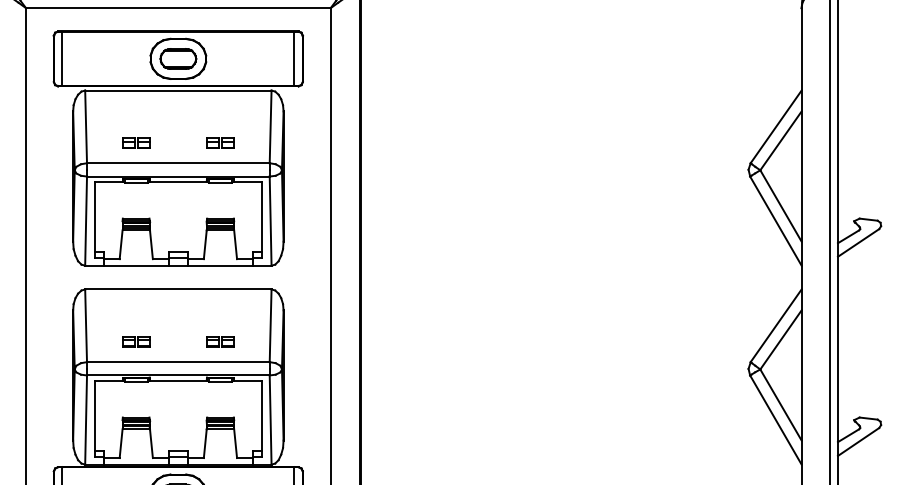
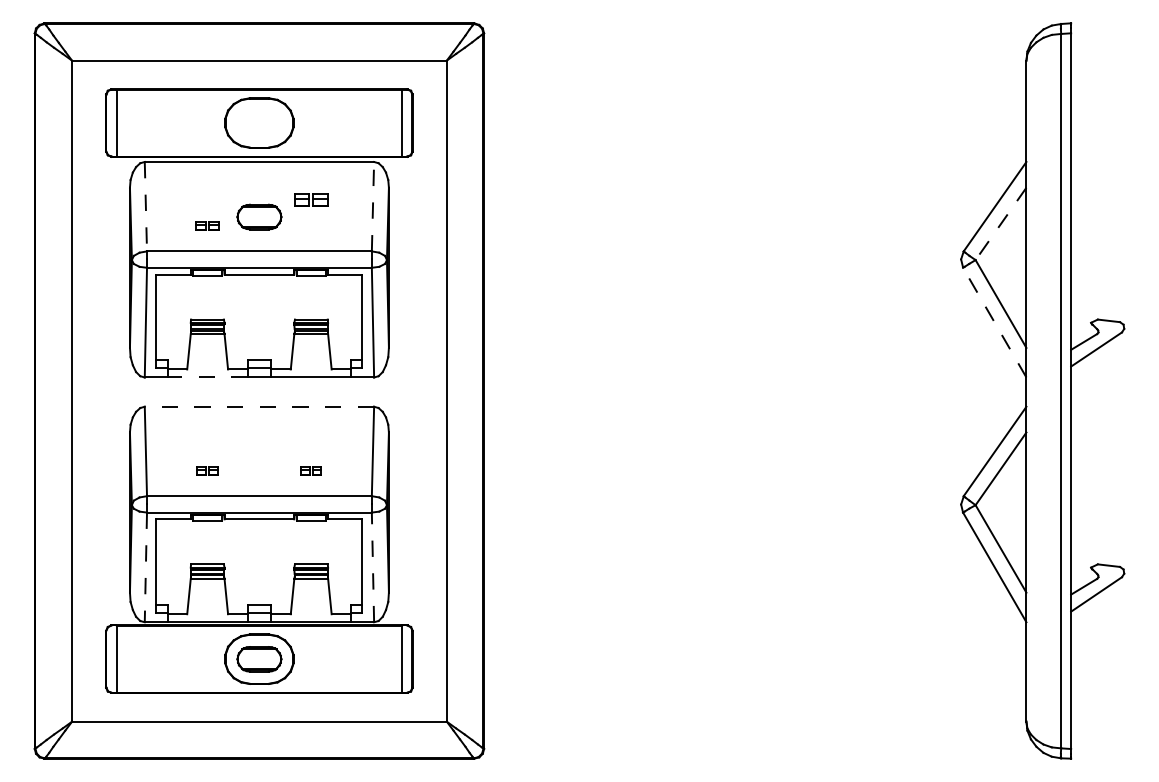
part: (178, 58) -> (259, 216), moved
line: (85, 126) -> (145, 206), solid -> dashed
line: (270, 126) -> (372, 206), solid -> dashed
line: (780, 141) -> (1000, 224), solid -> dashed
part: (136, 142) -> (207, 225), size x0.7
part: (220, 142) -> (311, 199), moved
line: (775, 221) -> (994, 322), solid -> dashed
line: (136, 265) -> (207, 377), solid -> dashed
line: (178, 289) -> (259, 406), solid -> dashed
part: (136, 341) -> (207, 470), size x0.6
part: (220, 341) -> (311, 470), size x0.6
line: (85, 420) -> (145, 567), solid -> dashed
line: (270, 420) -> (372, 567), solid -> dashed

